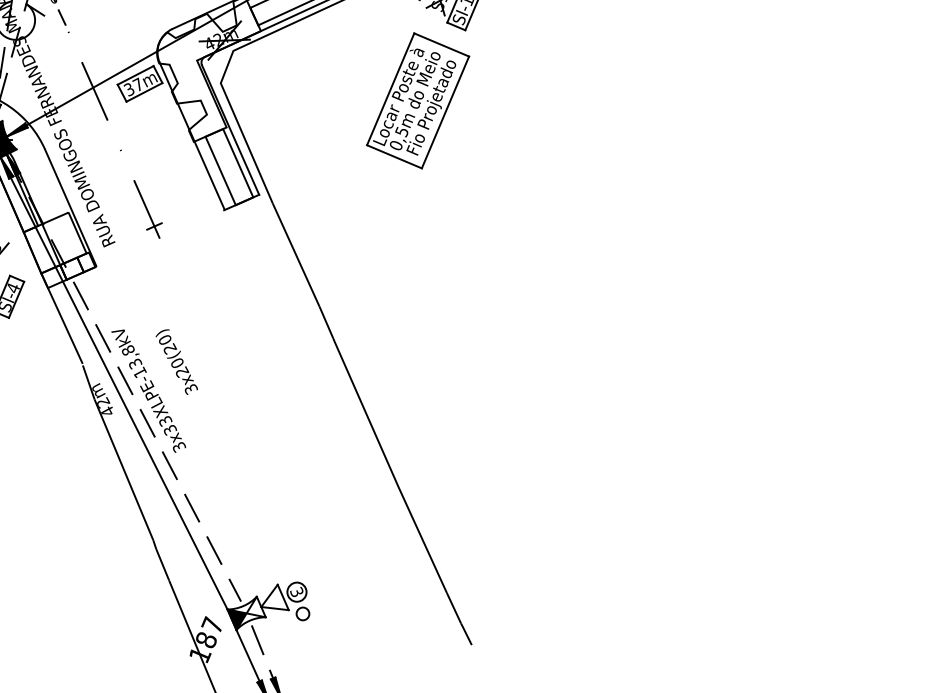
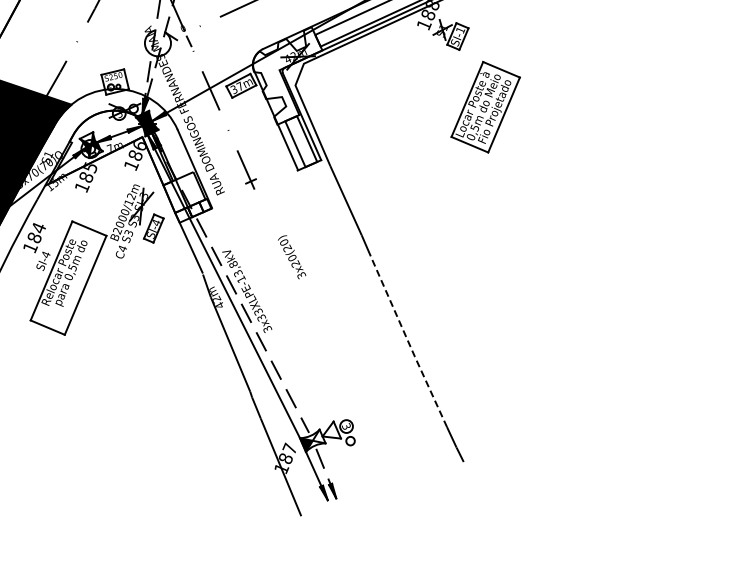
part: (417, 99) -> (485, 106), moved
text: (177, 362) -> (292, 257), moved
line: (389, 465) -> (408, 341), solid -> dashed

